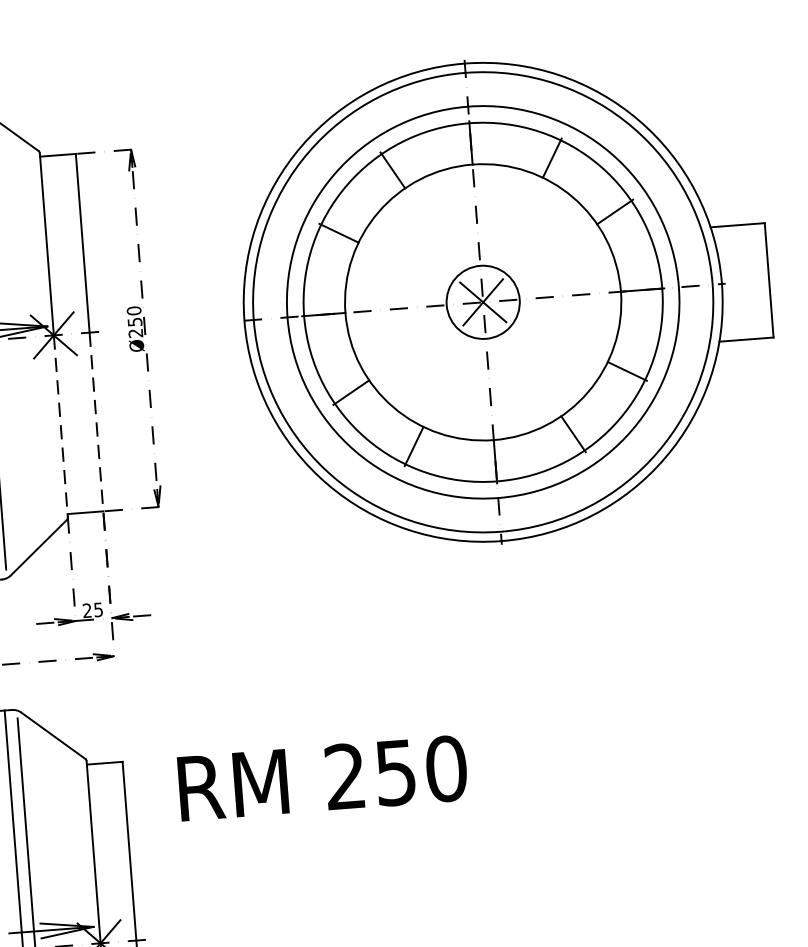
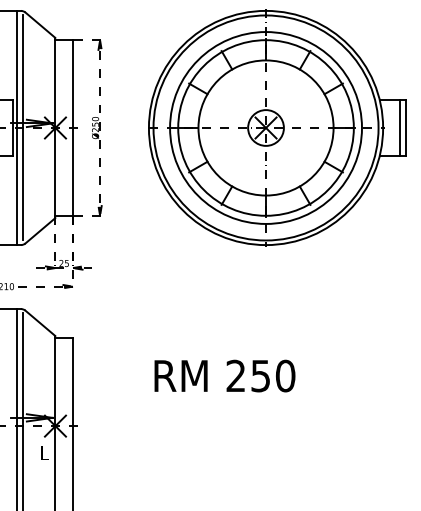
line: (757, 282) -> (400, 128), added
line: (97, 421) -> (73, 171), dashed -> solid
line: (60, 426) -> (55, 172), dashed -> solid
text: (321, 777) -> (224, 375), moved

